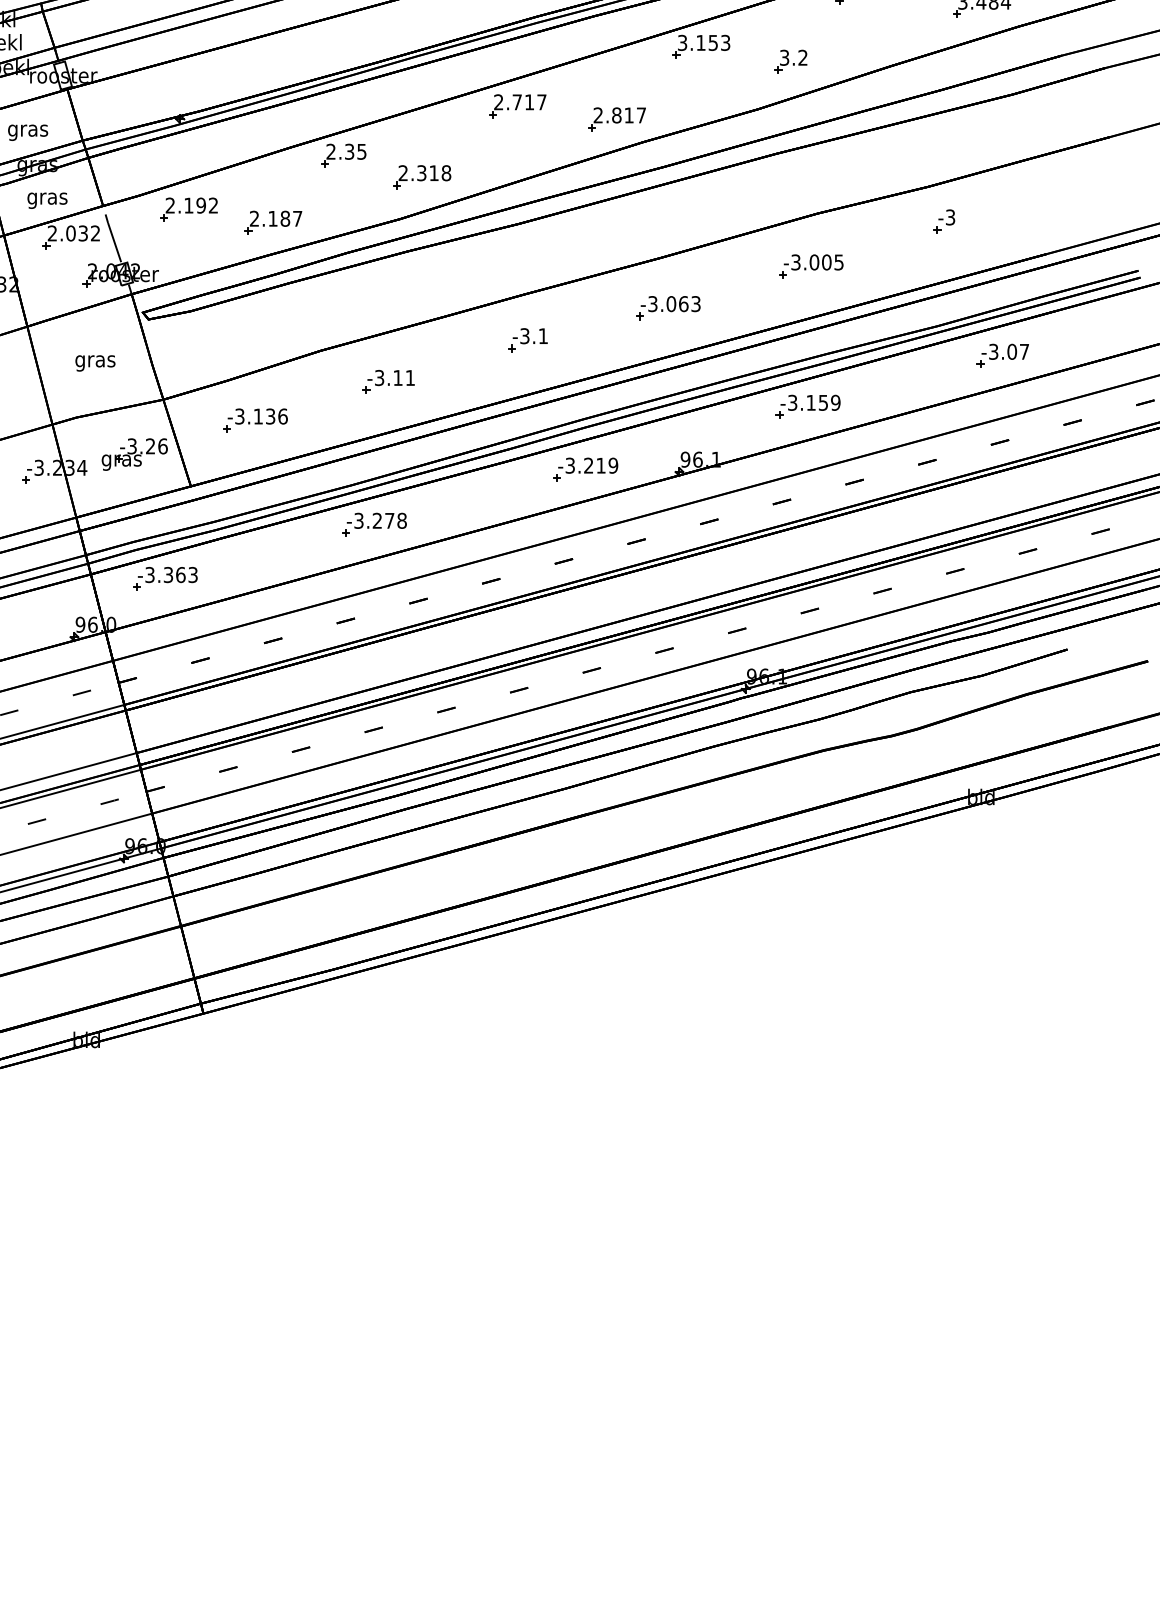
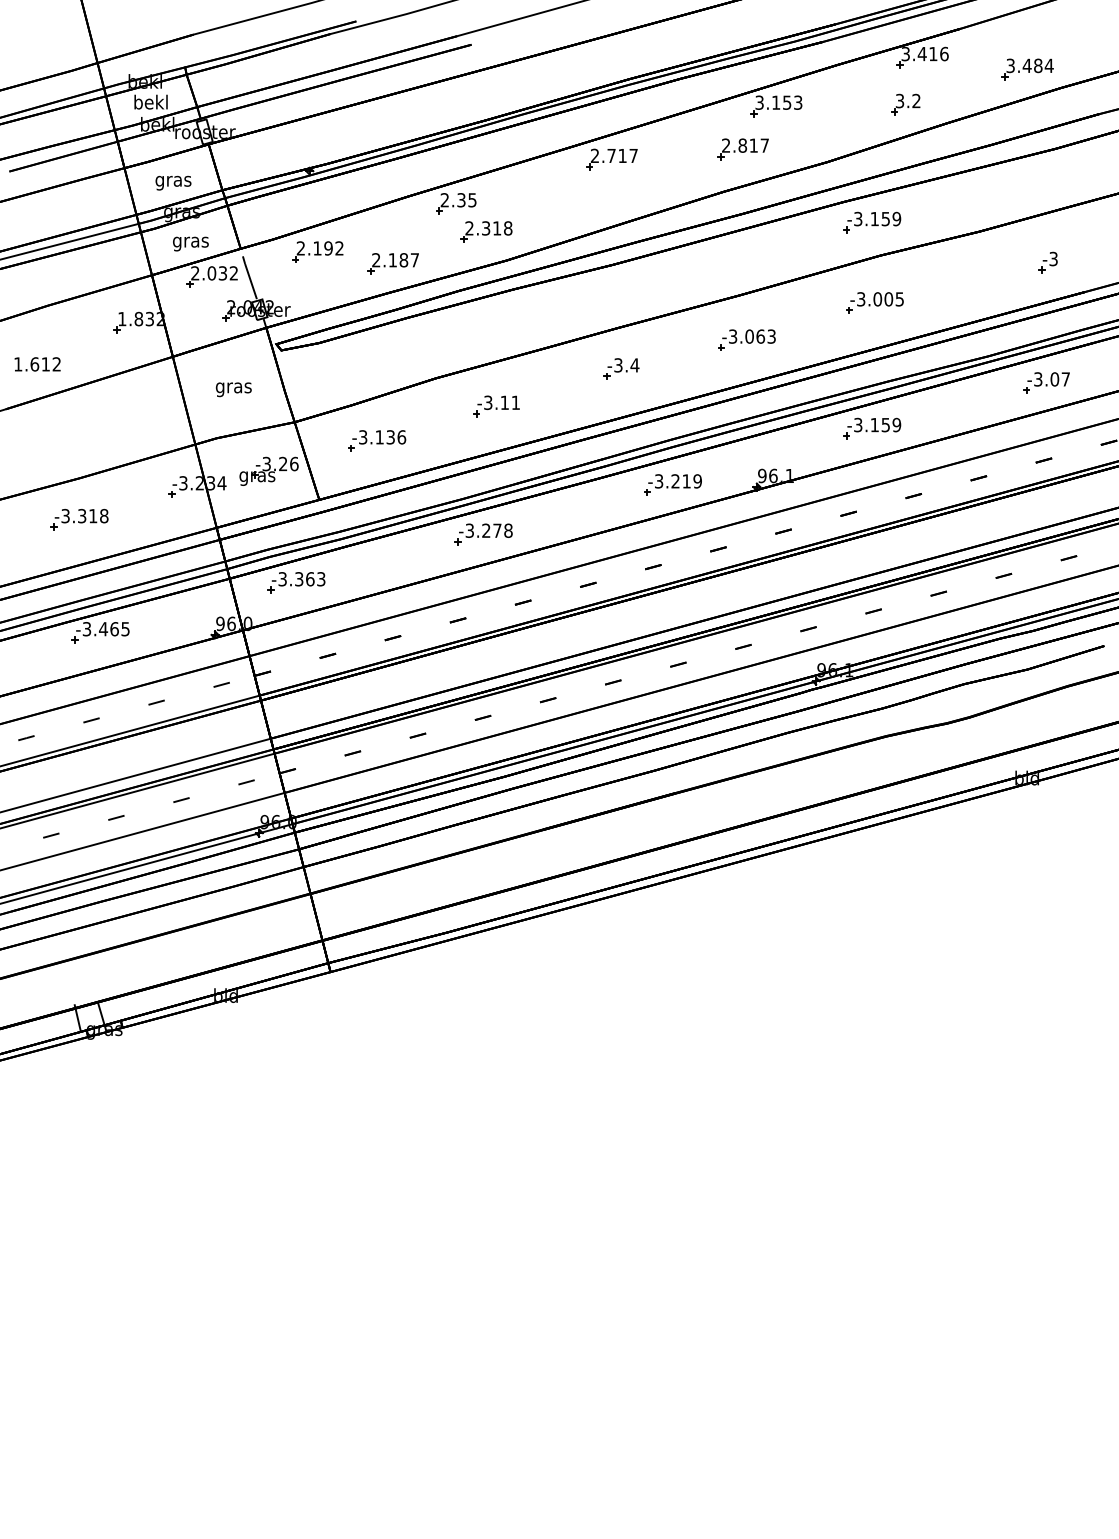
part: (790, 61) -> (905, 104), moved
part: (616, 119) -> (742, 149), moved
part: (422, 176) -> (486, 231), moved
part: (808, 176) -> (872, 222), added
part: (943, 221) -> (1047, 262), moved
text: (542, 336) -> (634, 365), -3.1 -> -3.4

